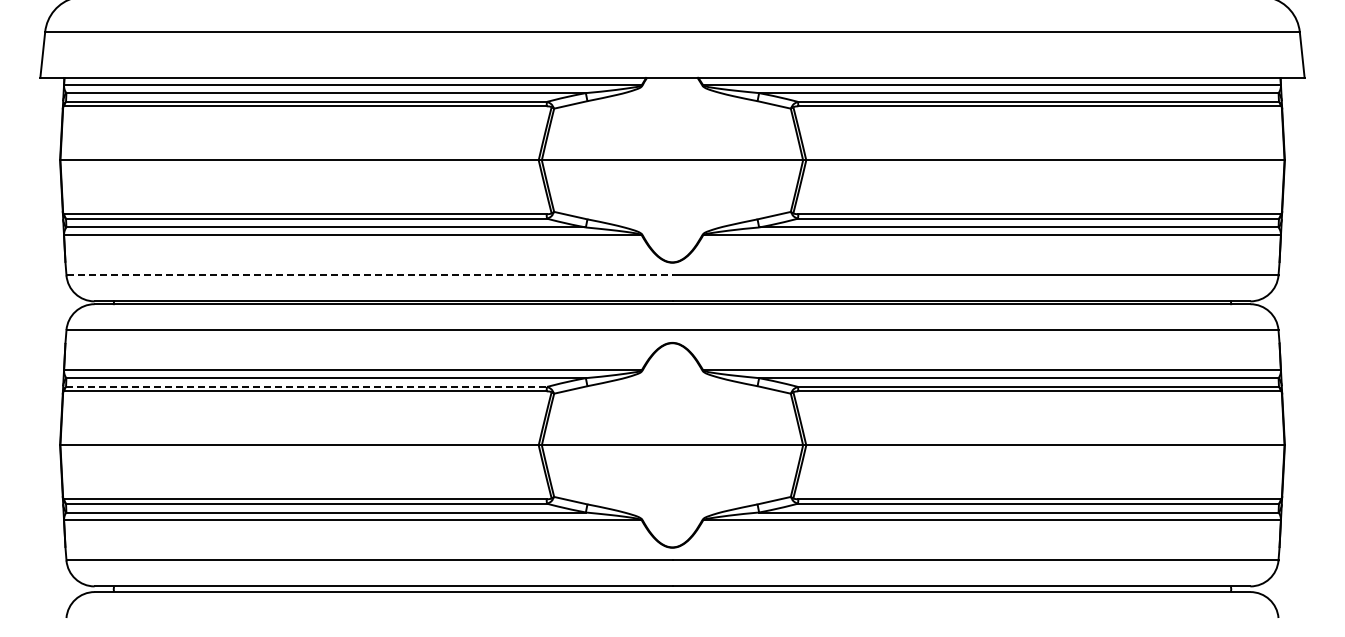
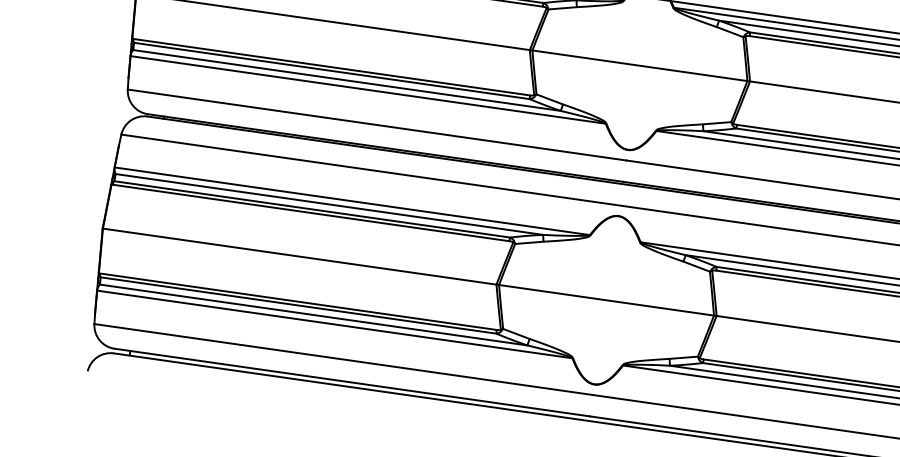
line: (369, 275) -> (377, 125), dashed -> solid
line: (307, 386) -> (313, 209), dashed -> solid

